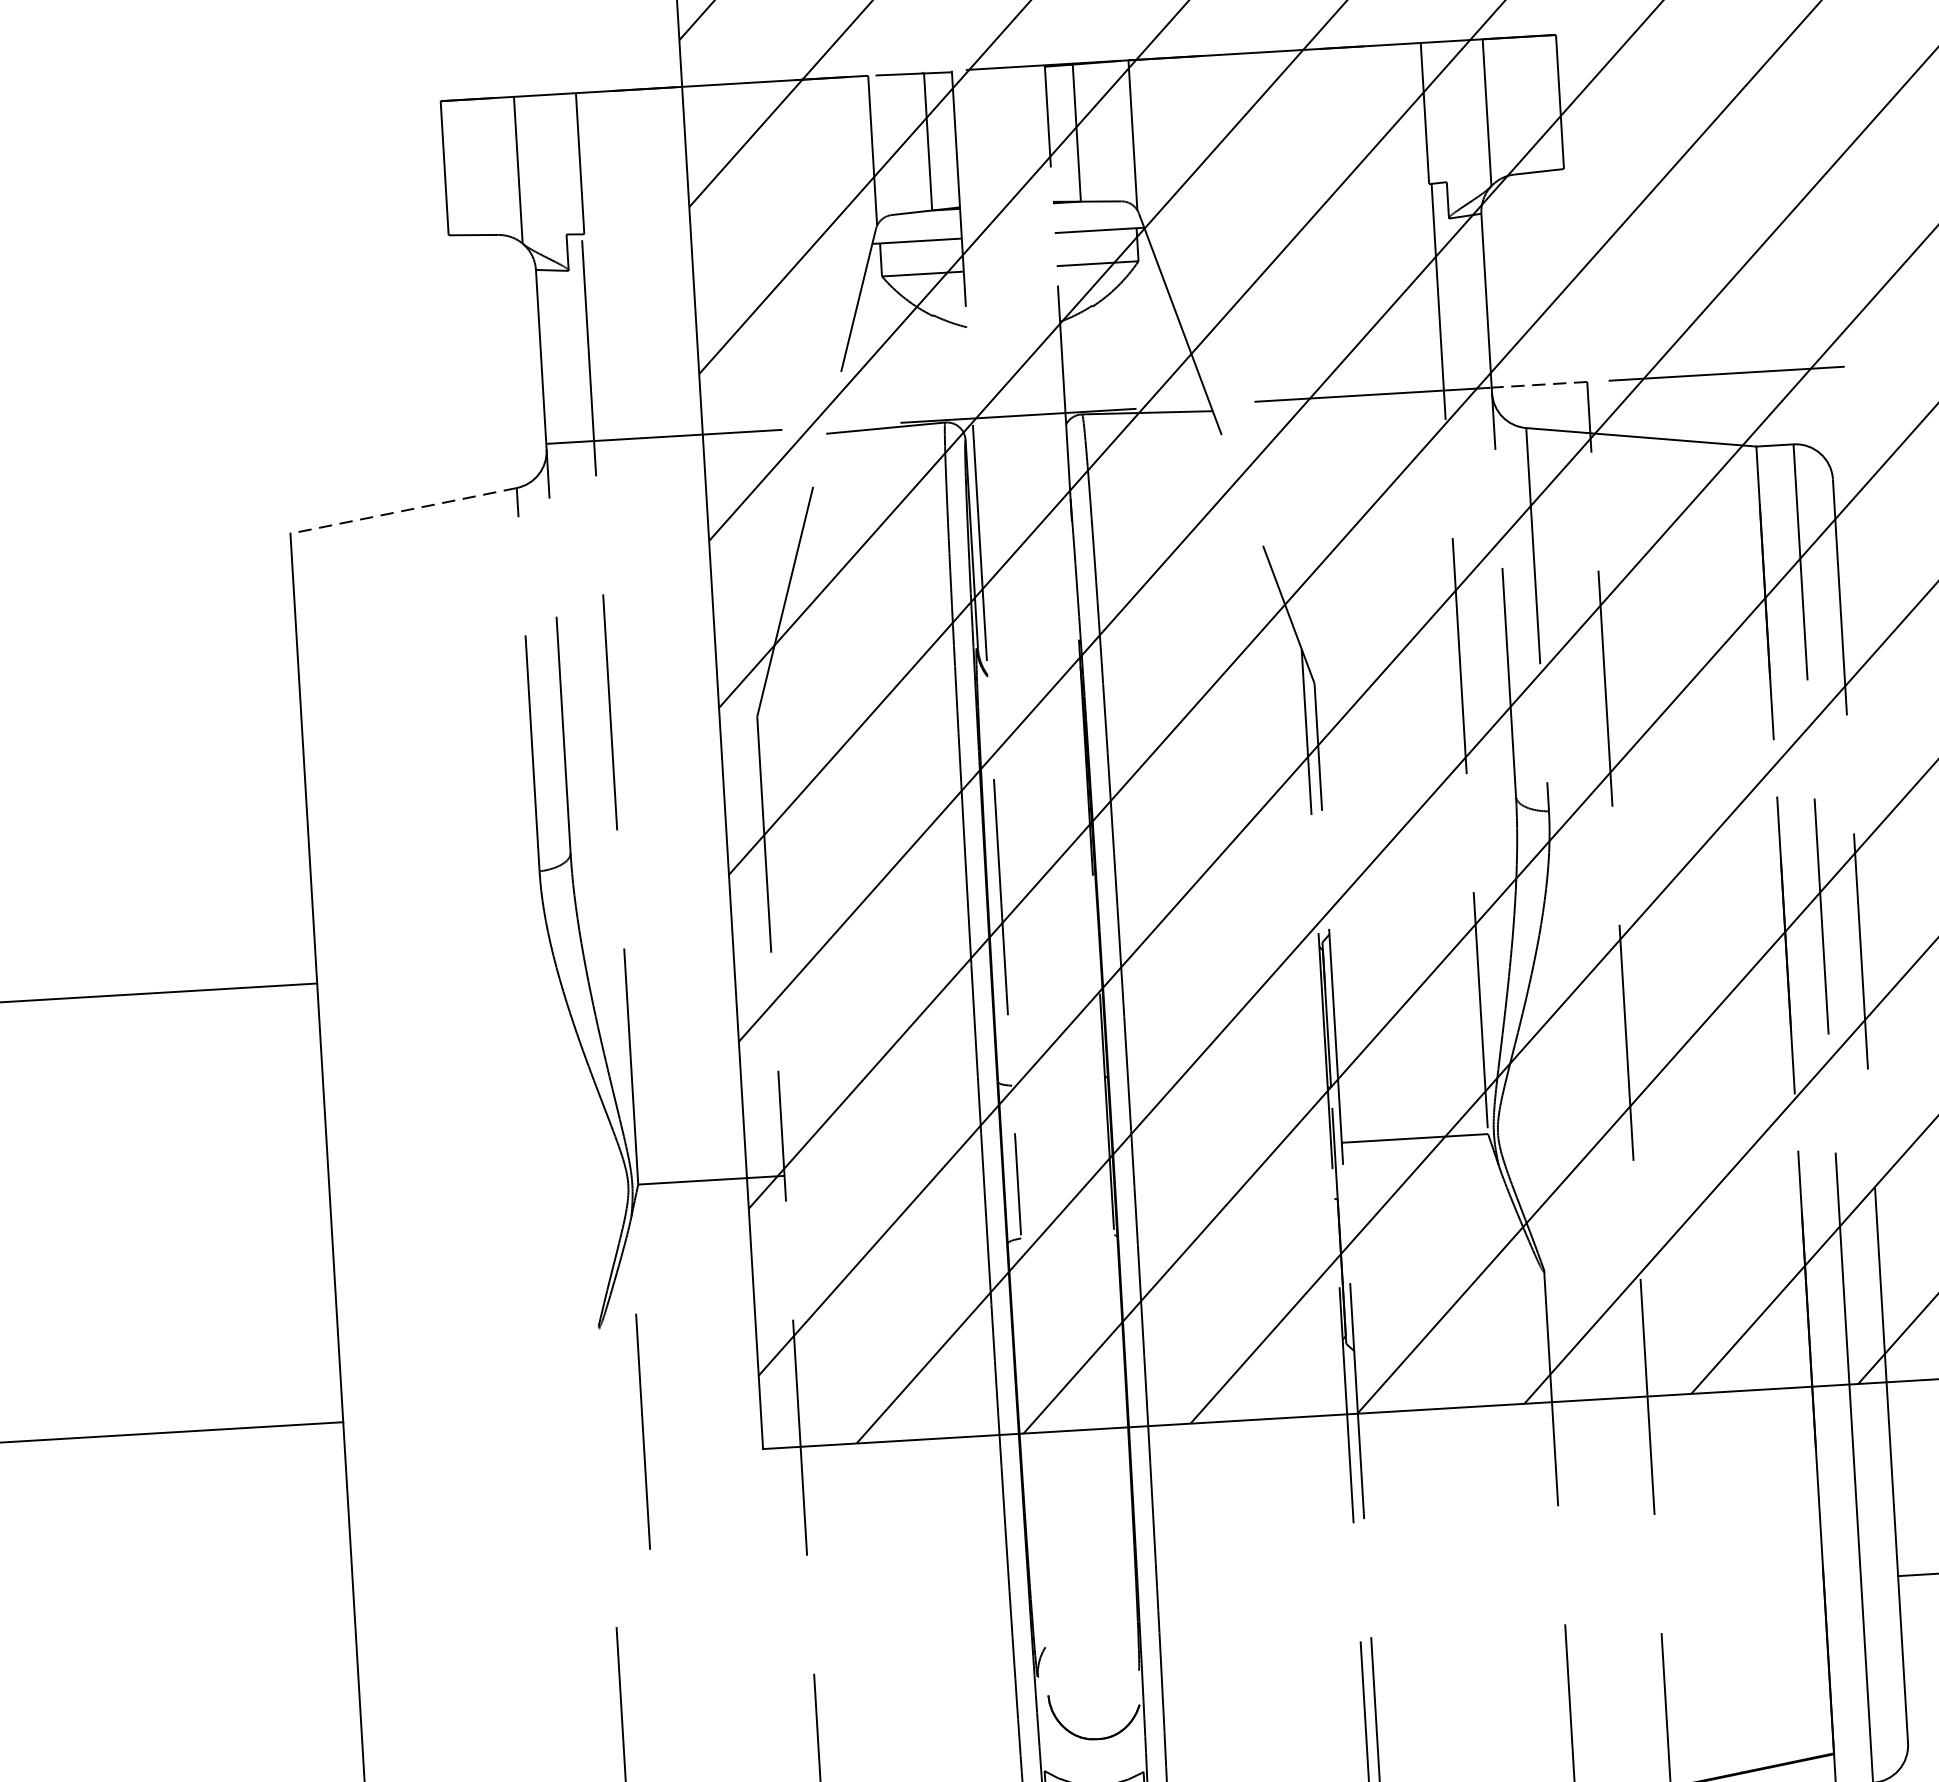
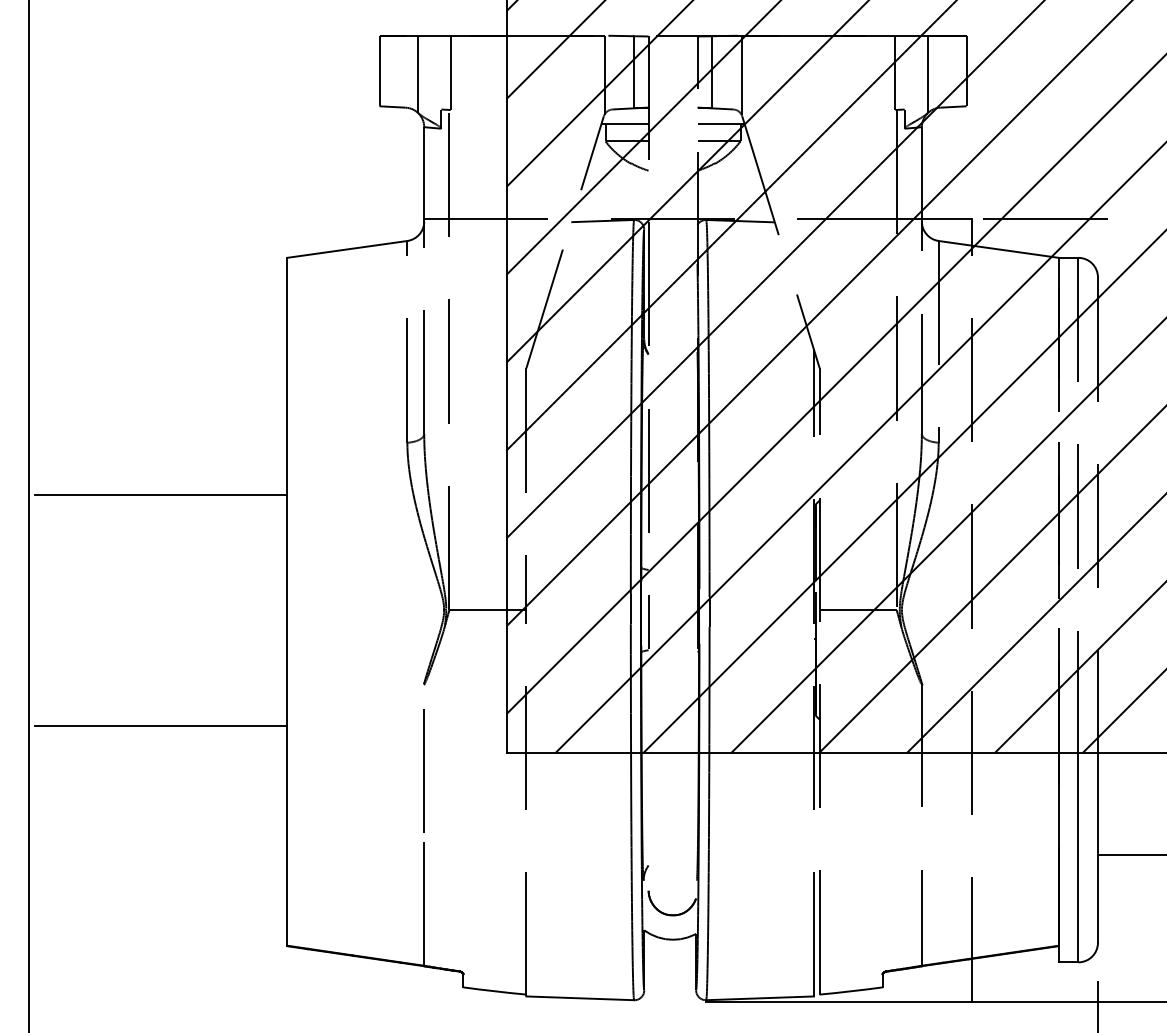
line: (1538, 384) -> (946, 218), dashed -> solid
line: (403, 510) -> (347, 249), dashed -> solid
line: (641, 1431) -> (423, 770), moved

